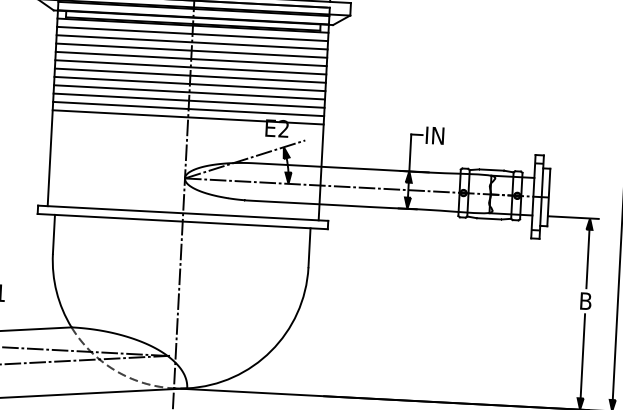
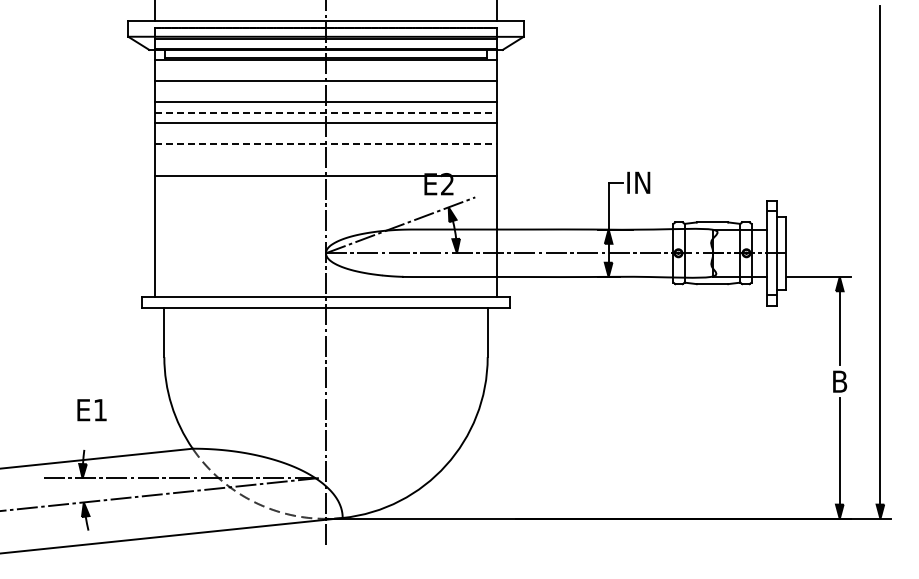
line: (192, 33) -> (325, 70), removed
line: (191, 50) -> (325, 91), removed
line: (191, 67) -> (326, 112), solid -> dashed
line: (189, 83) -> (325, 133), removed
line: (189, 92) -> (326, 144), solid -> dashed
line: (188, 100) -> (325, 154), removed
line: (188, 109) -> (325, 165), removed

